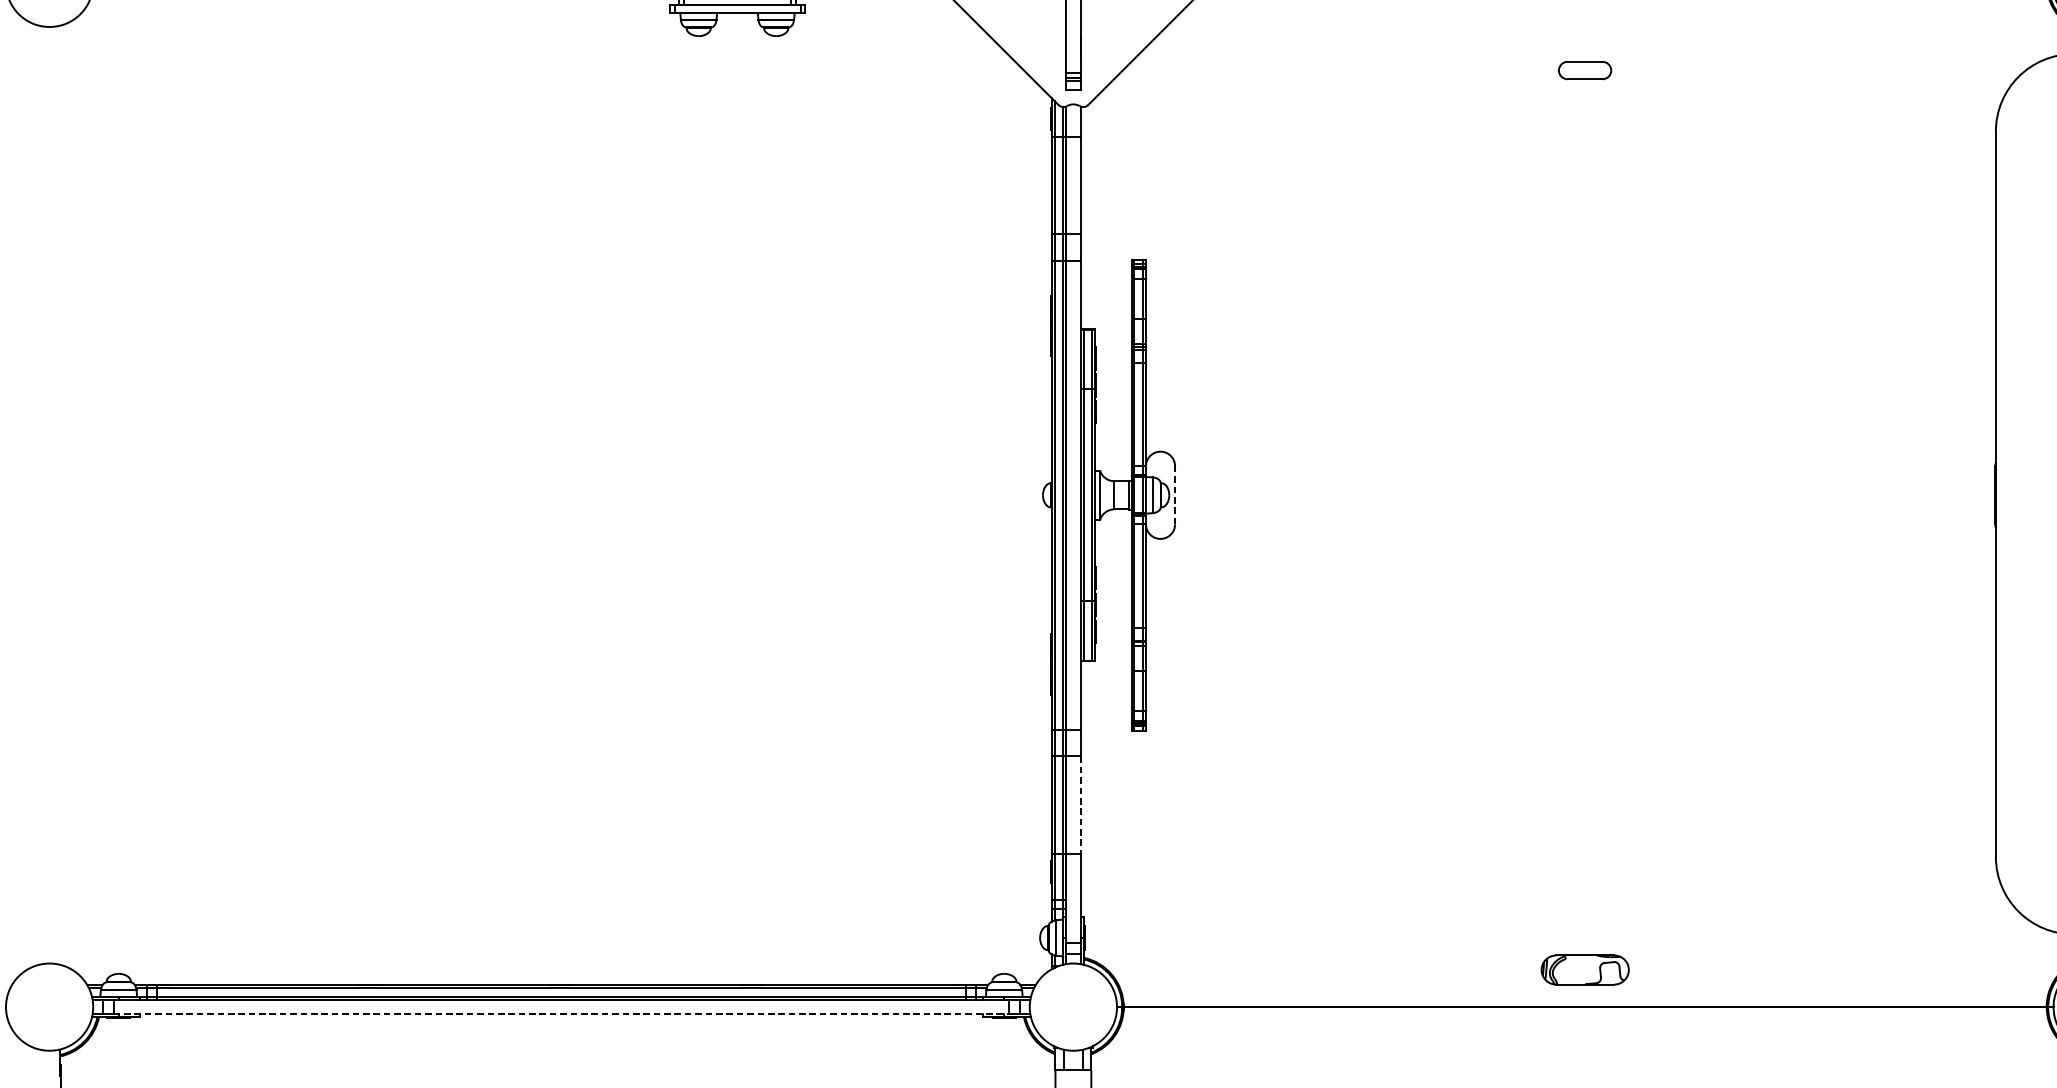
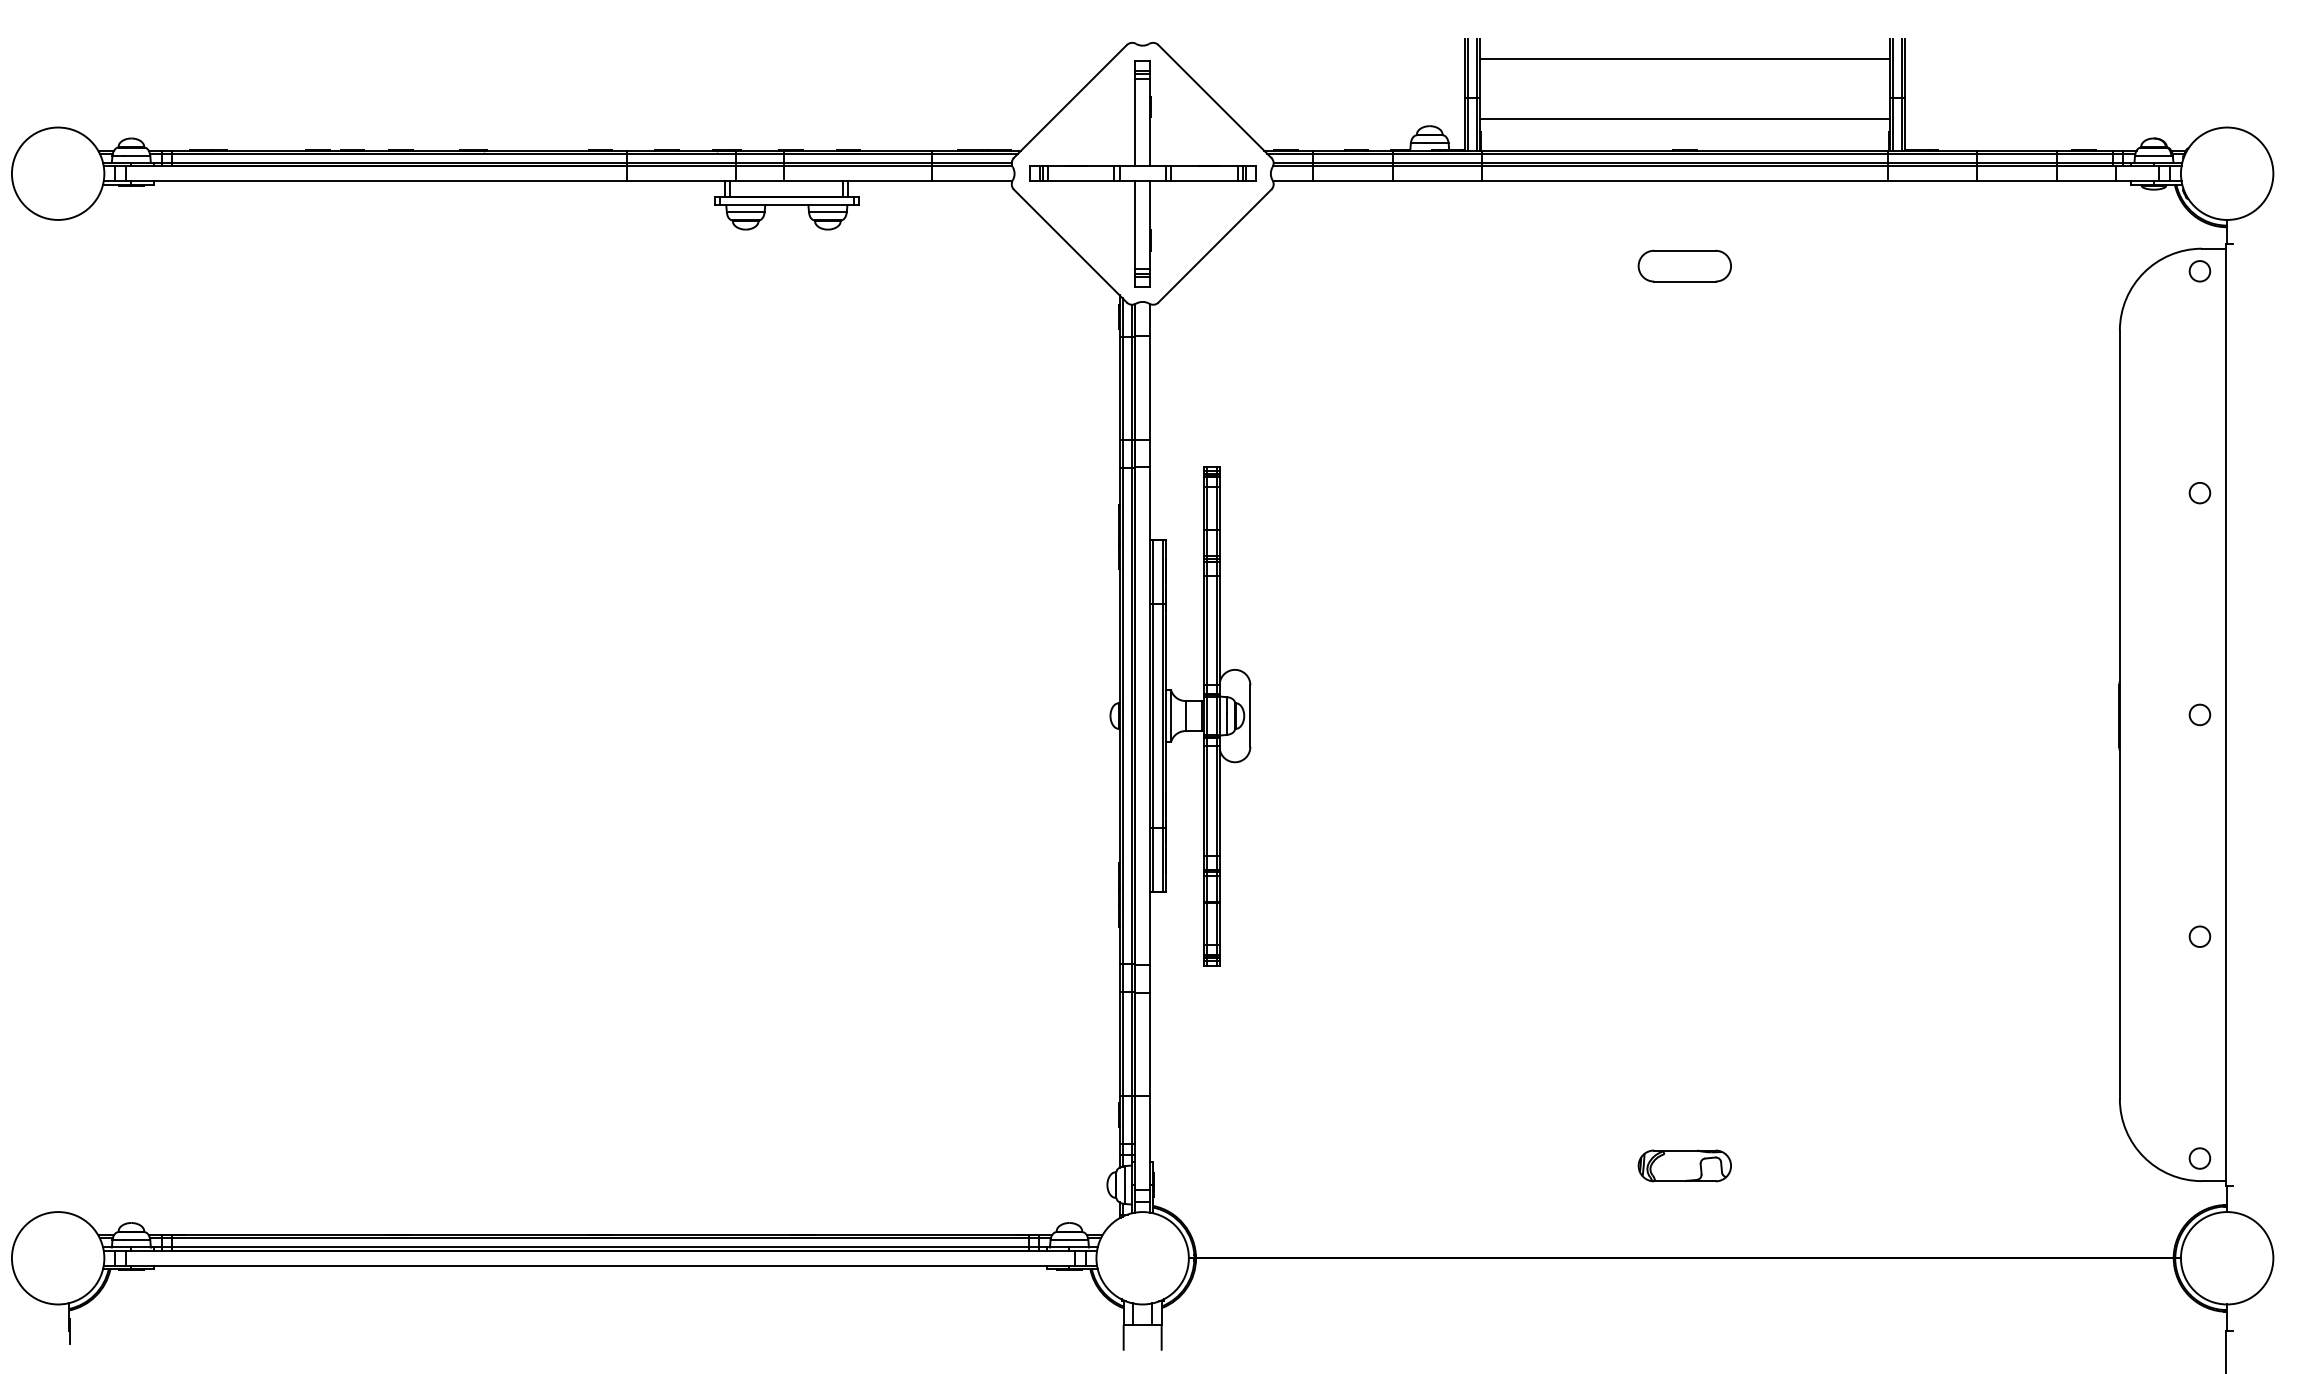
part: (1584, 69) -> (1684, 265), size x1.67
line: (1175, 495) -> (1250, 716), dashed -> solid
line: (1080, 805) -> (1150, 1044), dashed -> solid
part: (1584, 969) -> (1684, 1165), moved
line: (561, 1013) -> (600, 1265), dashed -> solid

